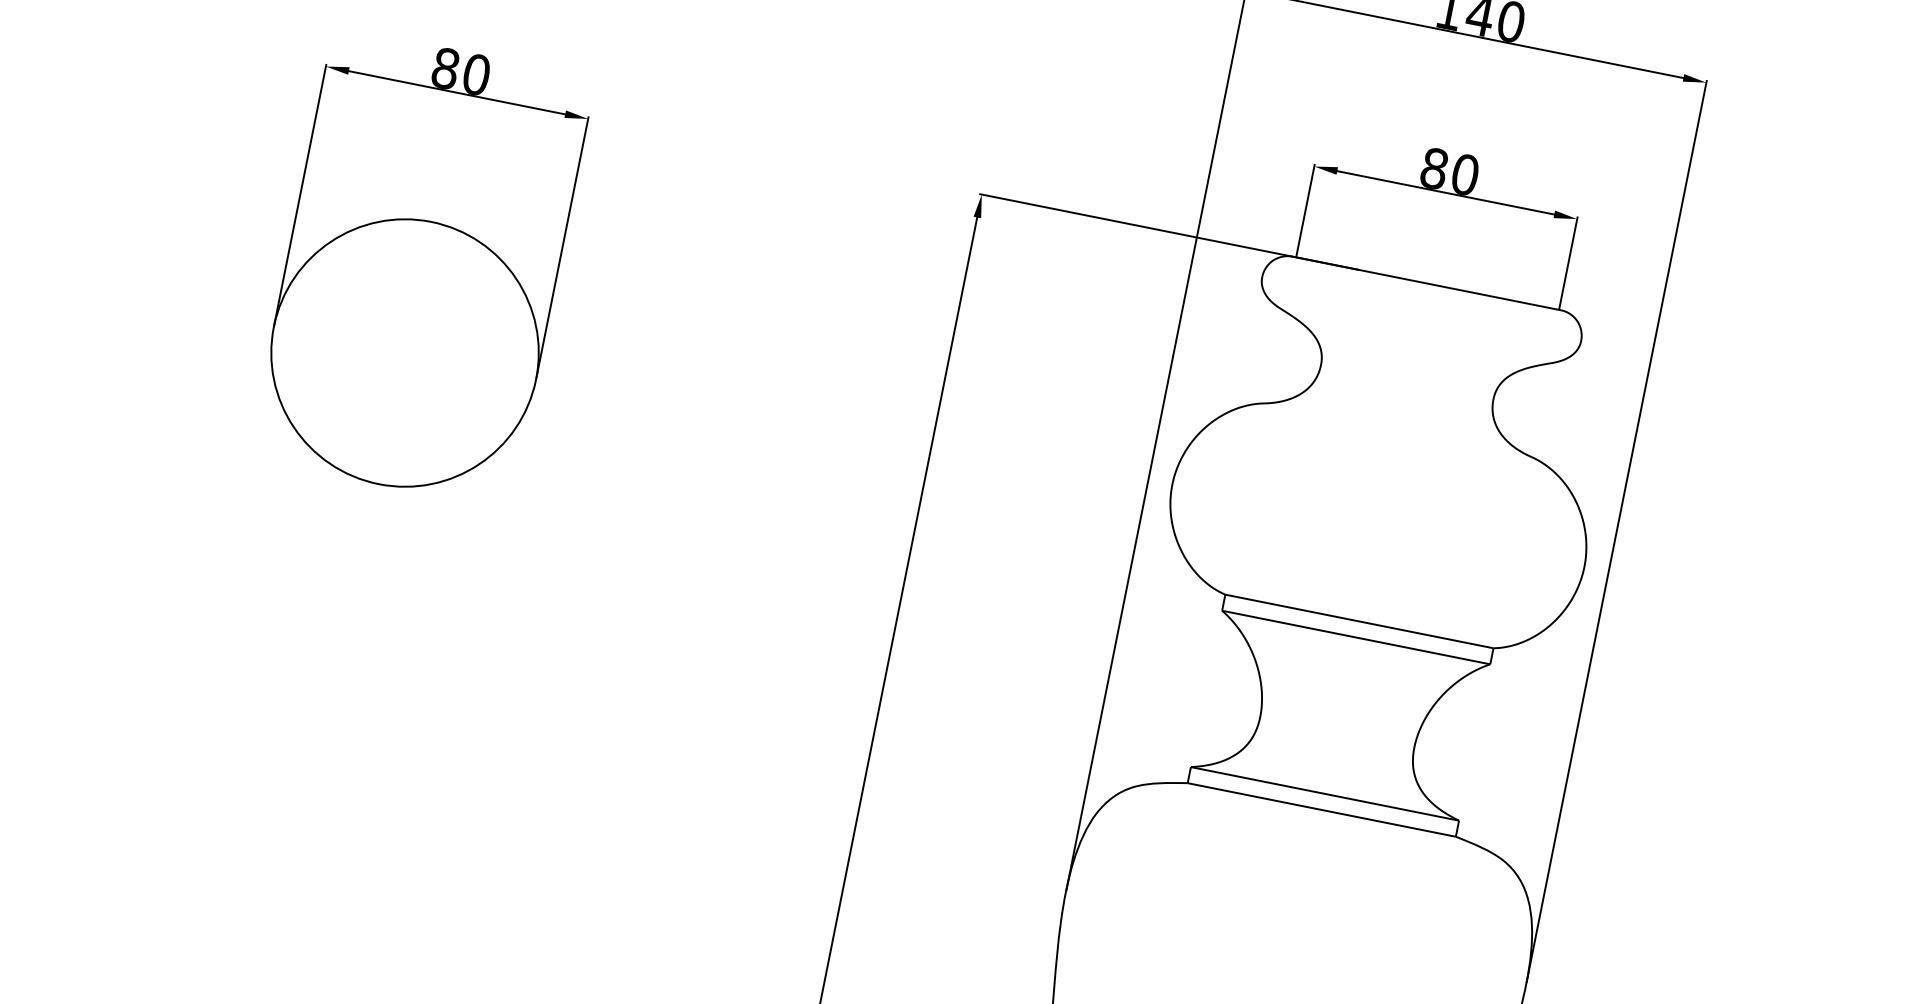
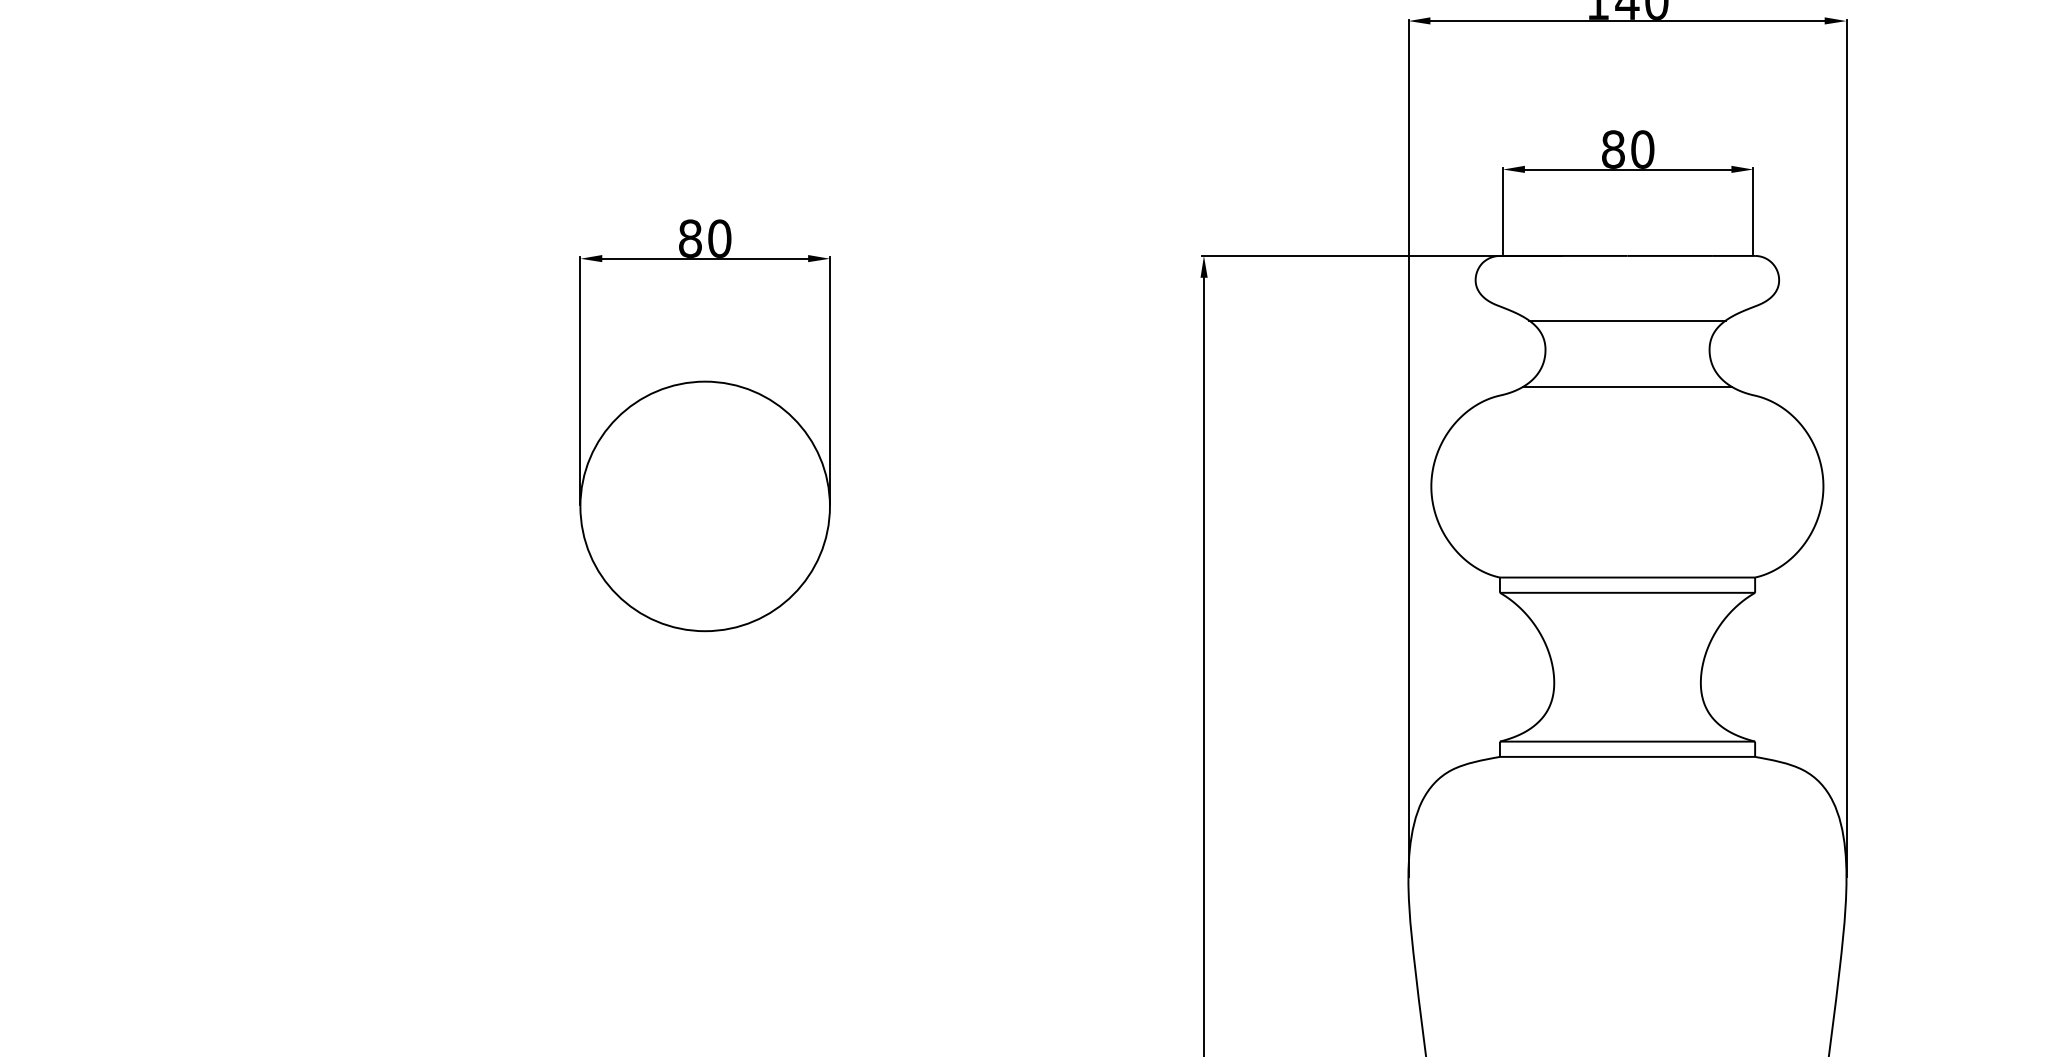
line: (1413, 351) -> (1627, 320), added
line: (1399, 420) -> (1627, 386), added

